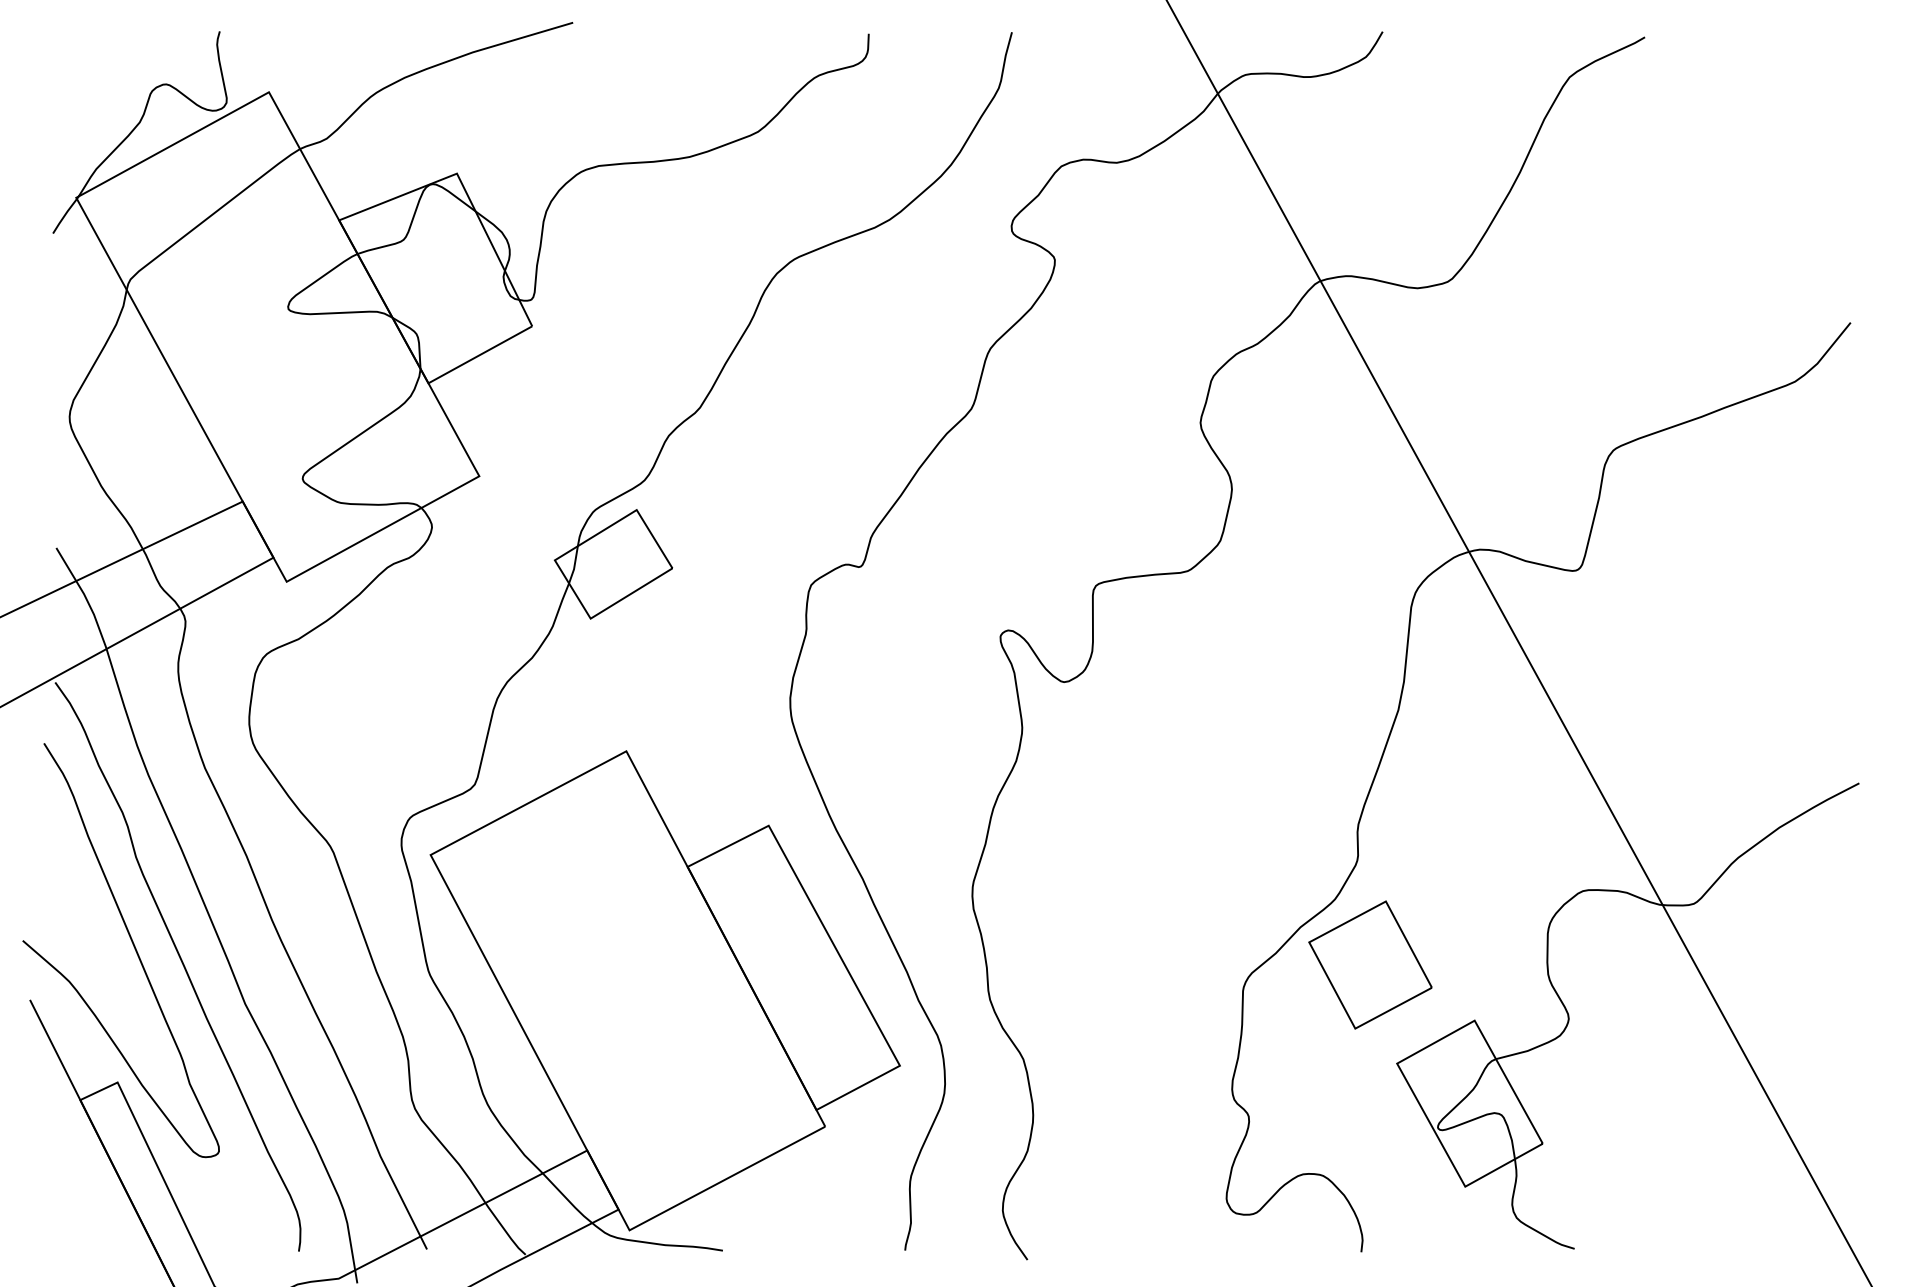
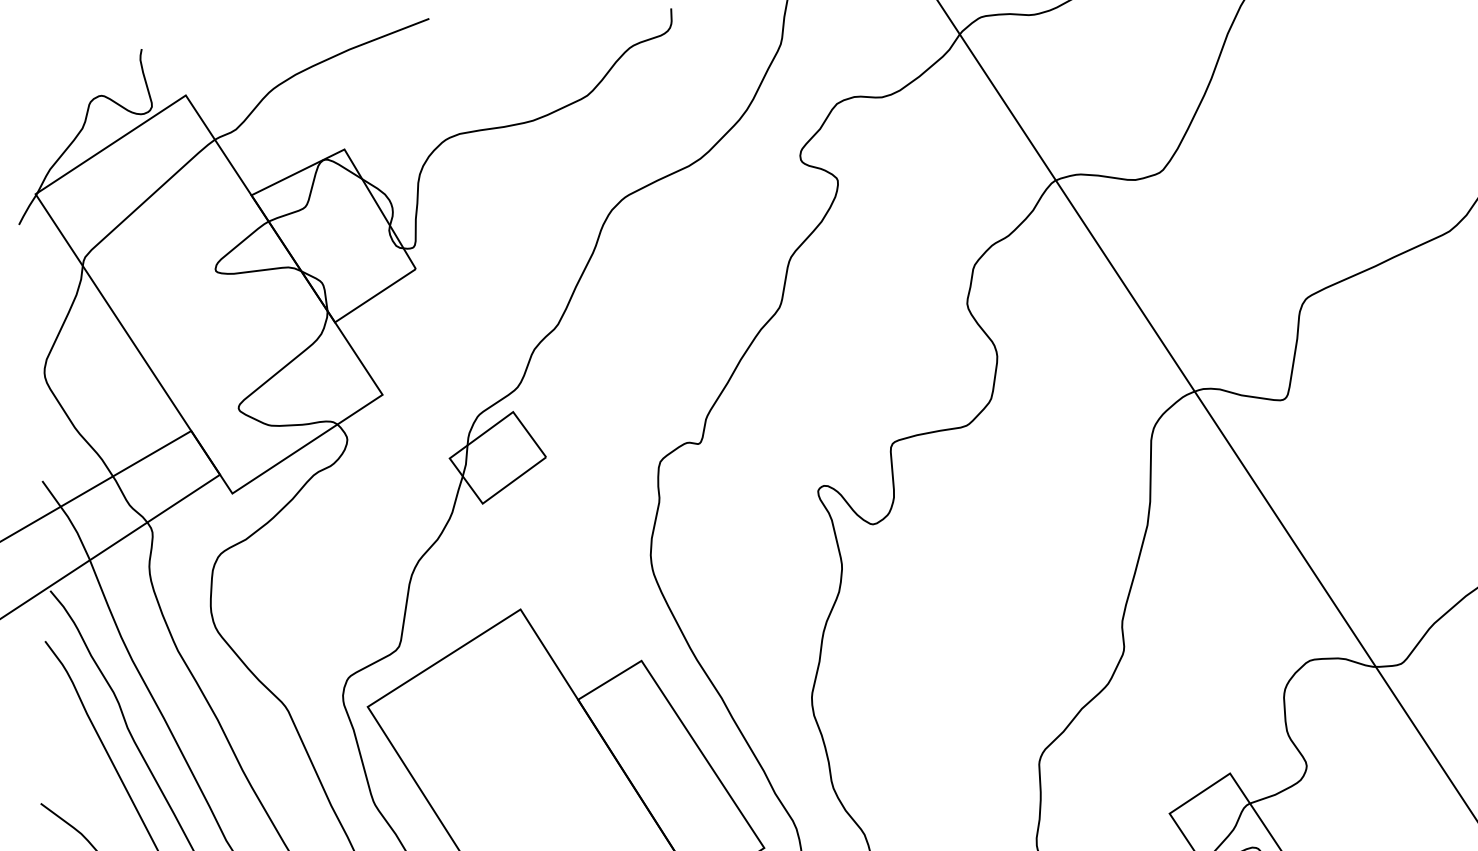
part: (1370, 964) -> (1141, 734), removed

